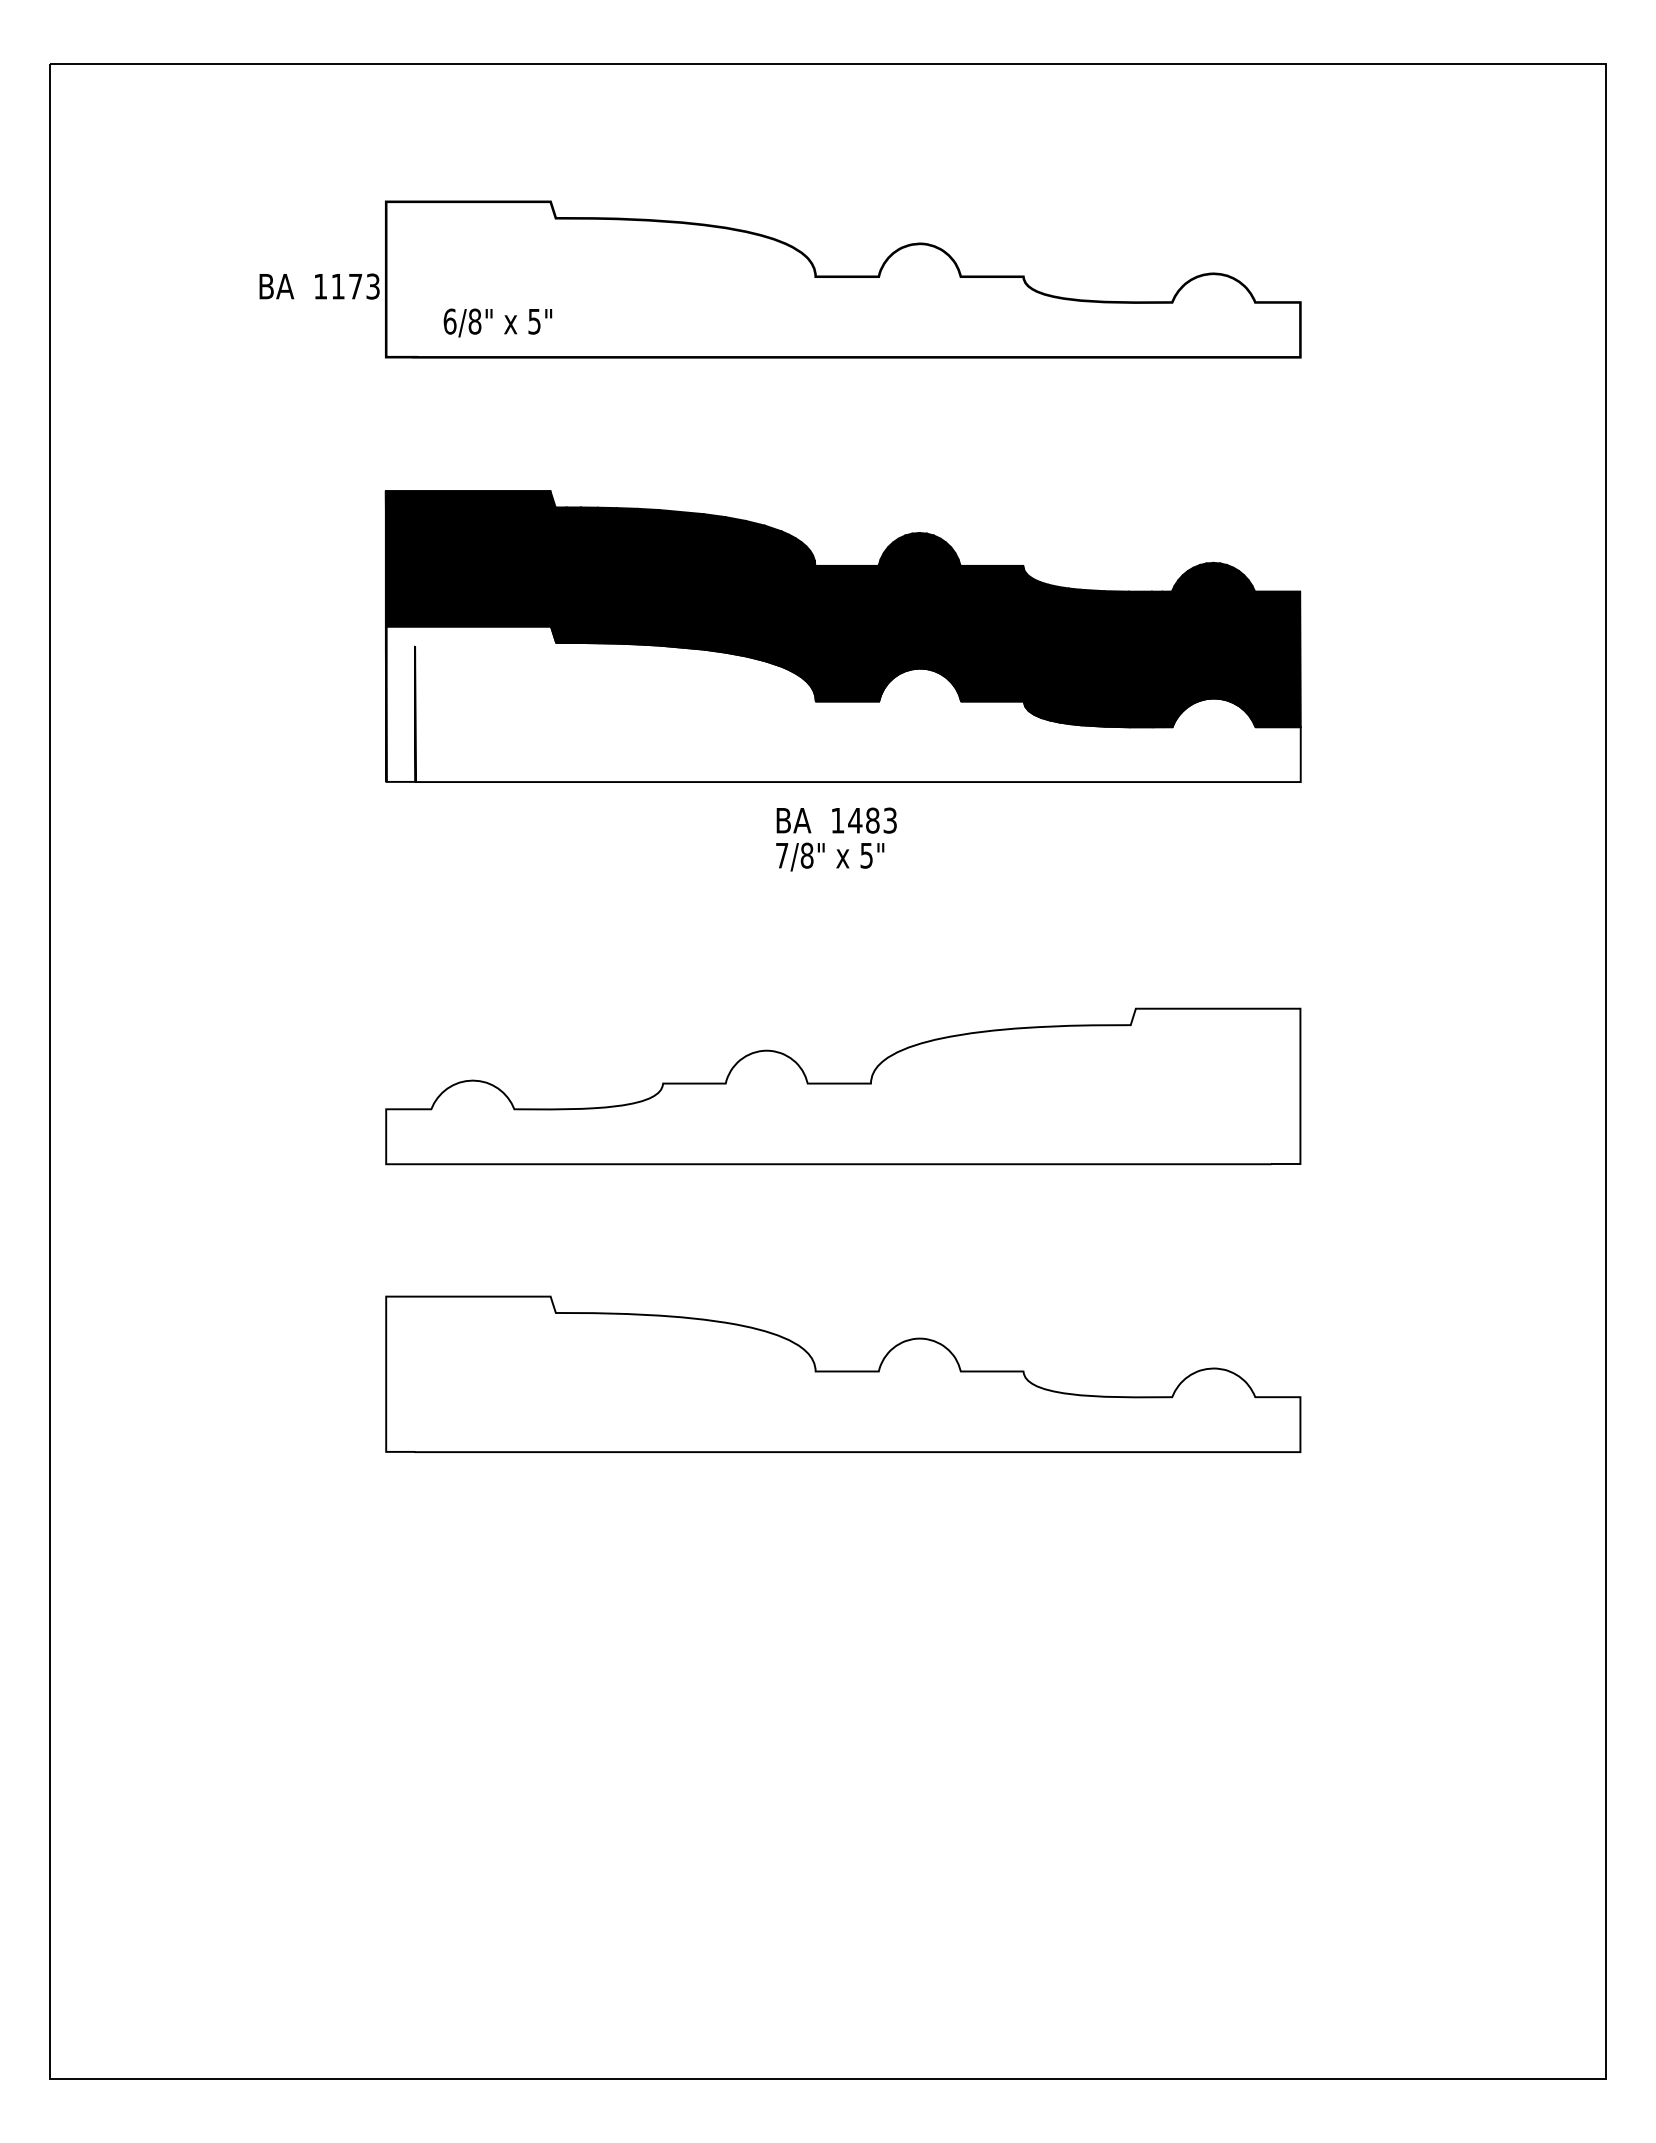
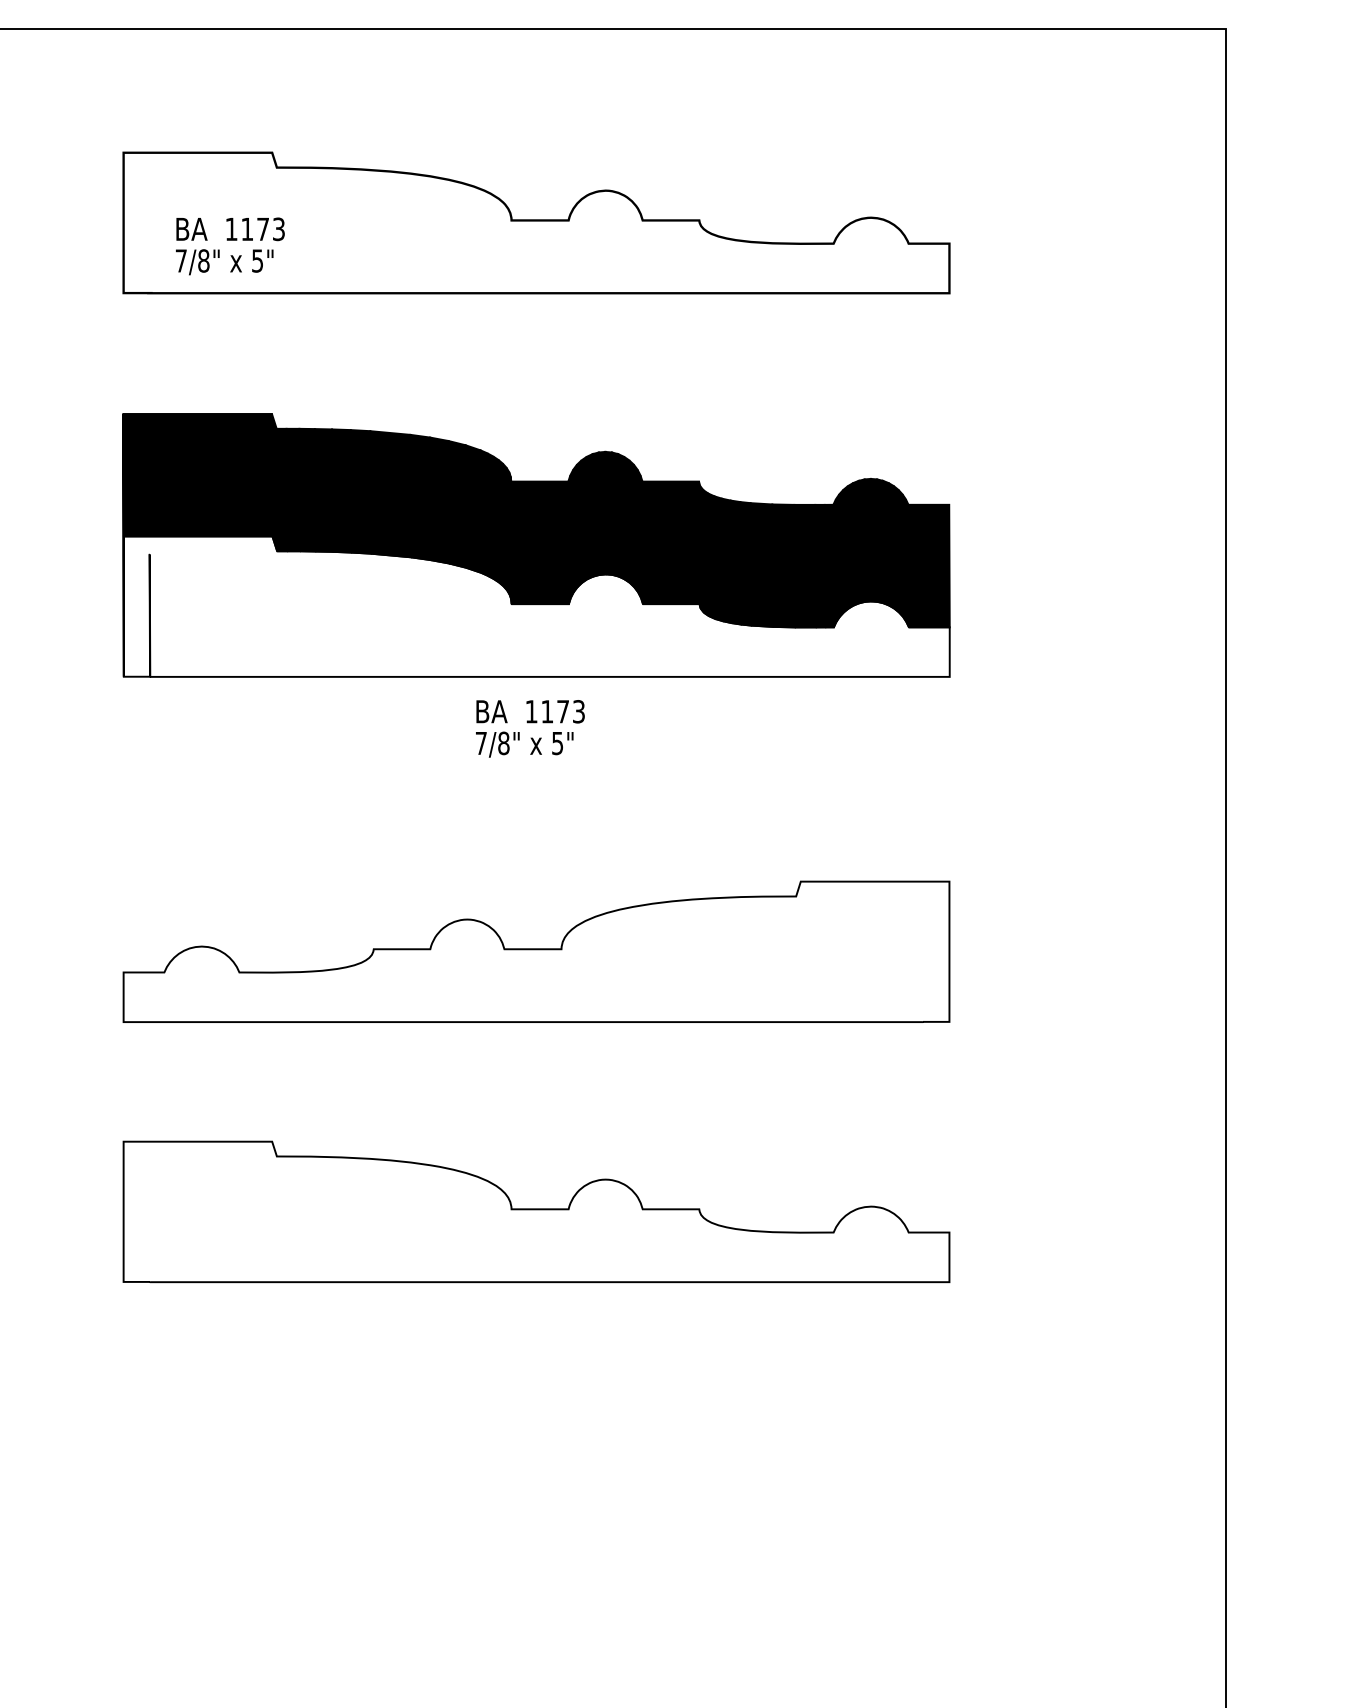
text: (319, 286) -> (230, 229), moved
text: (449, 321) -> (180, 260), 6/8" -> 7/8"
text: (863, 820) -> (554, 711), 1483 -> 1173

